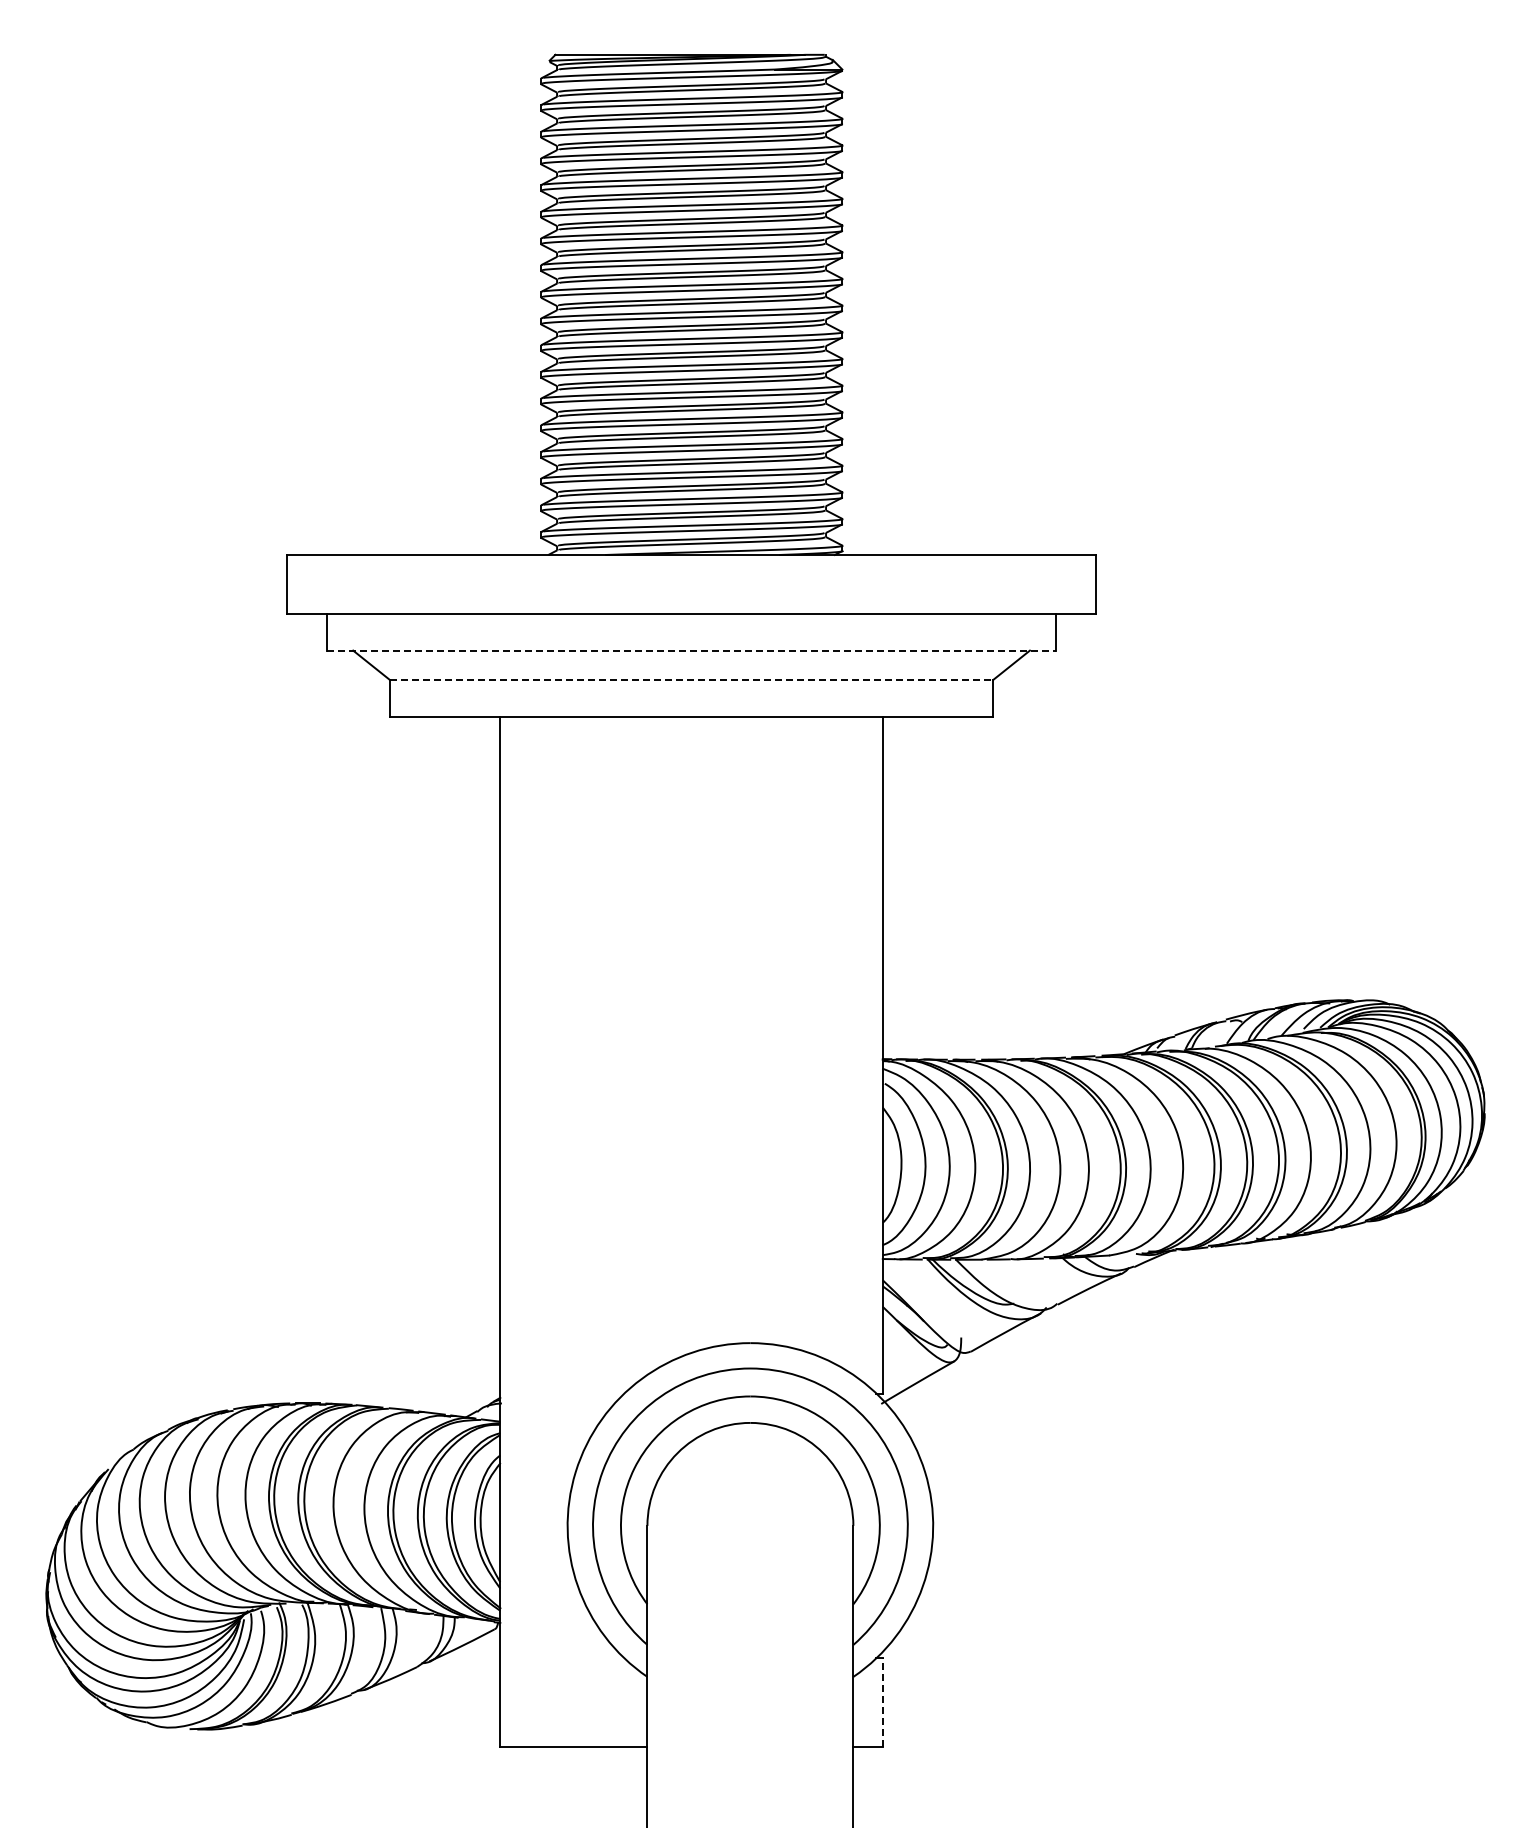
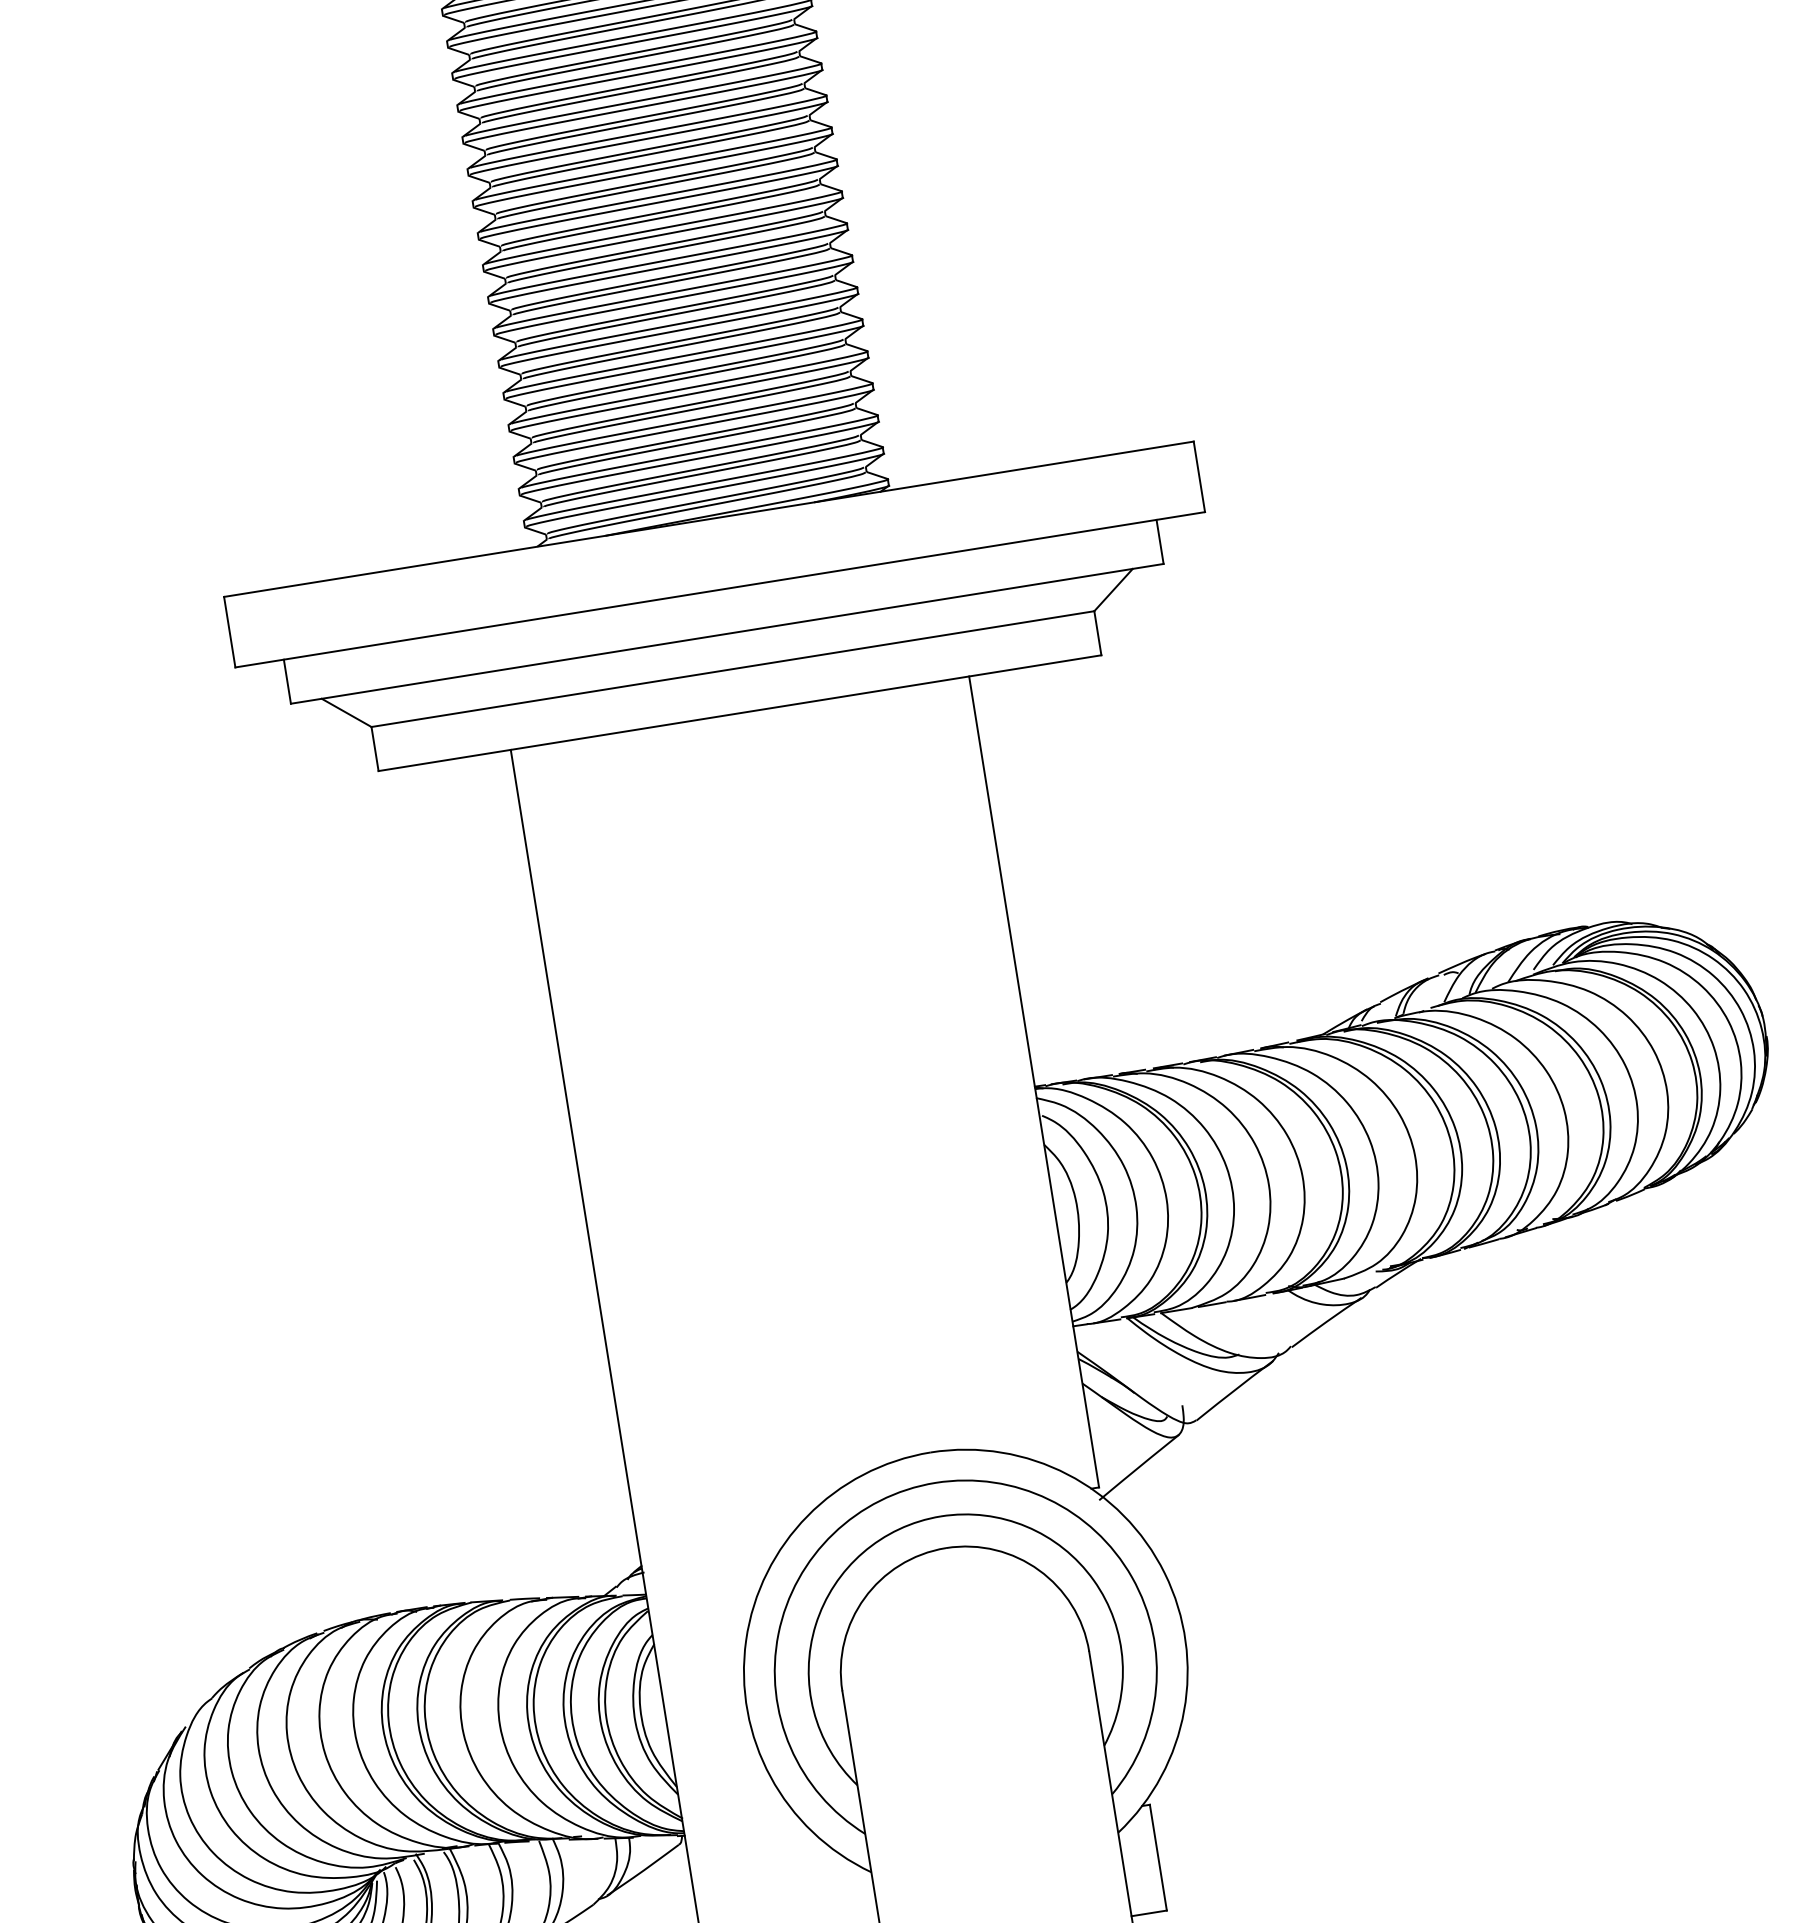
line: (692, 650) -> (728, 633), dashed -> solid
line: (691, 680) -> (732, 669), dashed -> solid
line: (882, 1701) -> (1157, 1856), dashed -> solid

